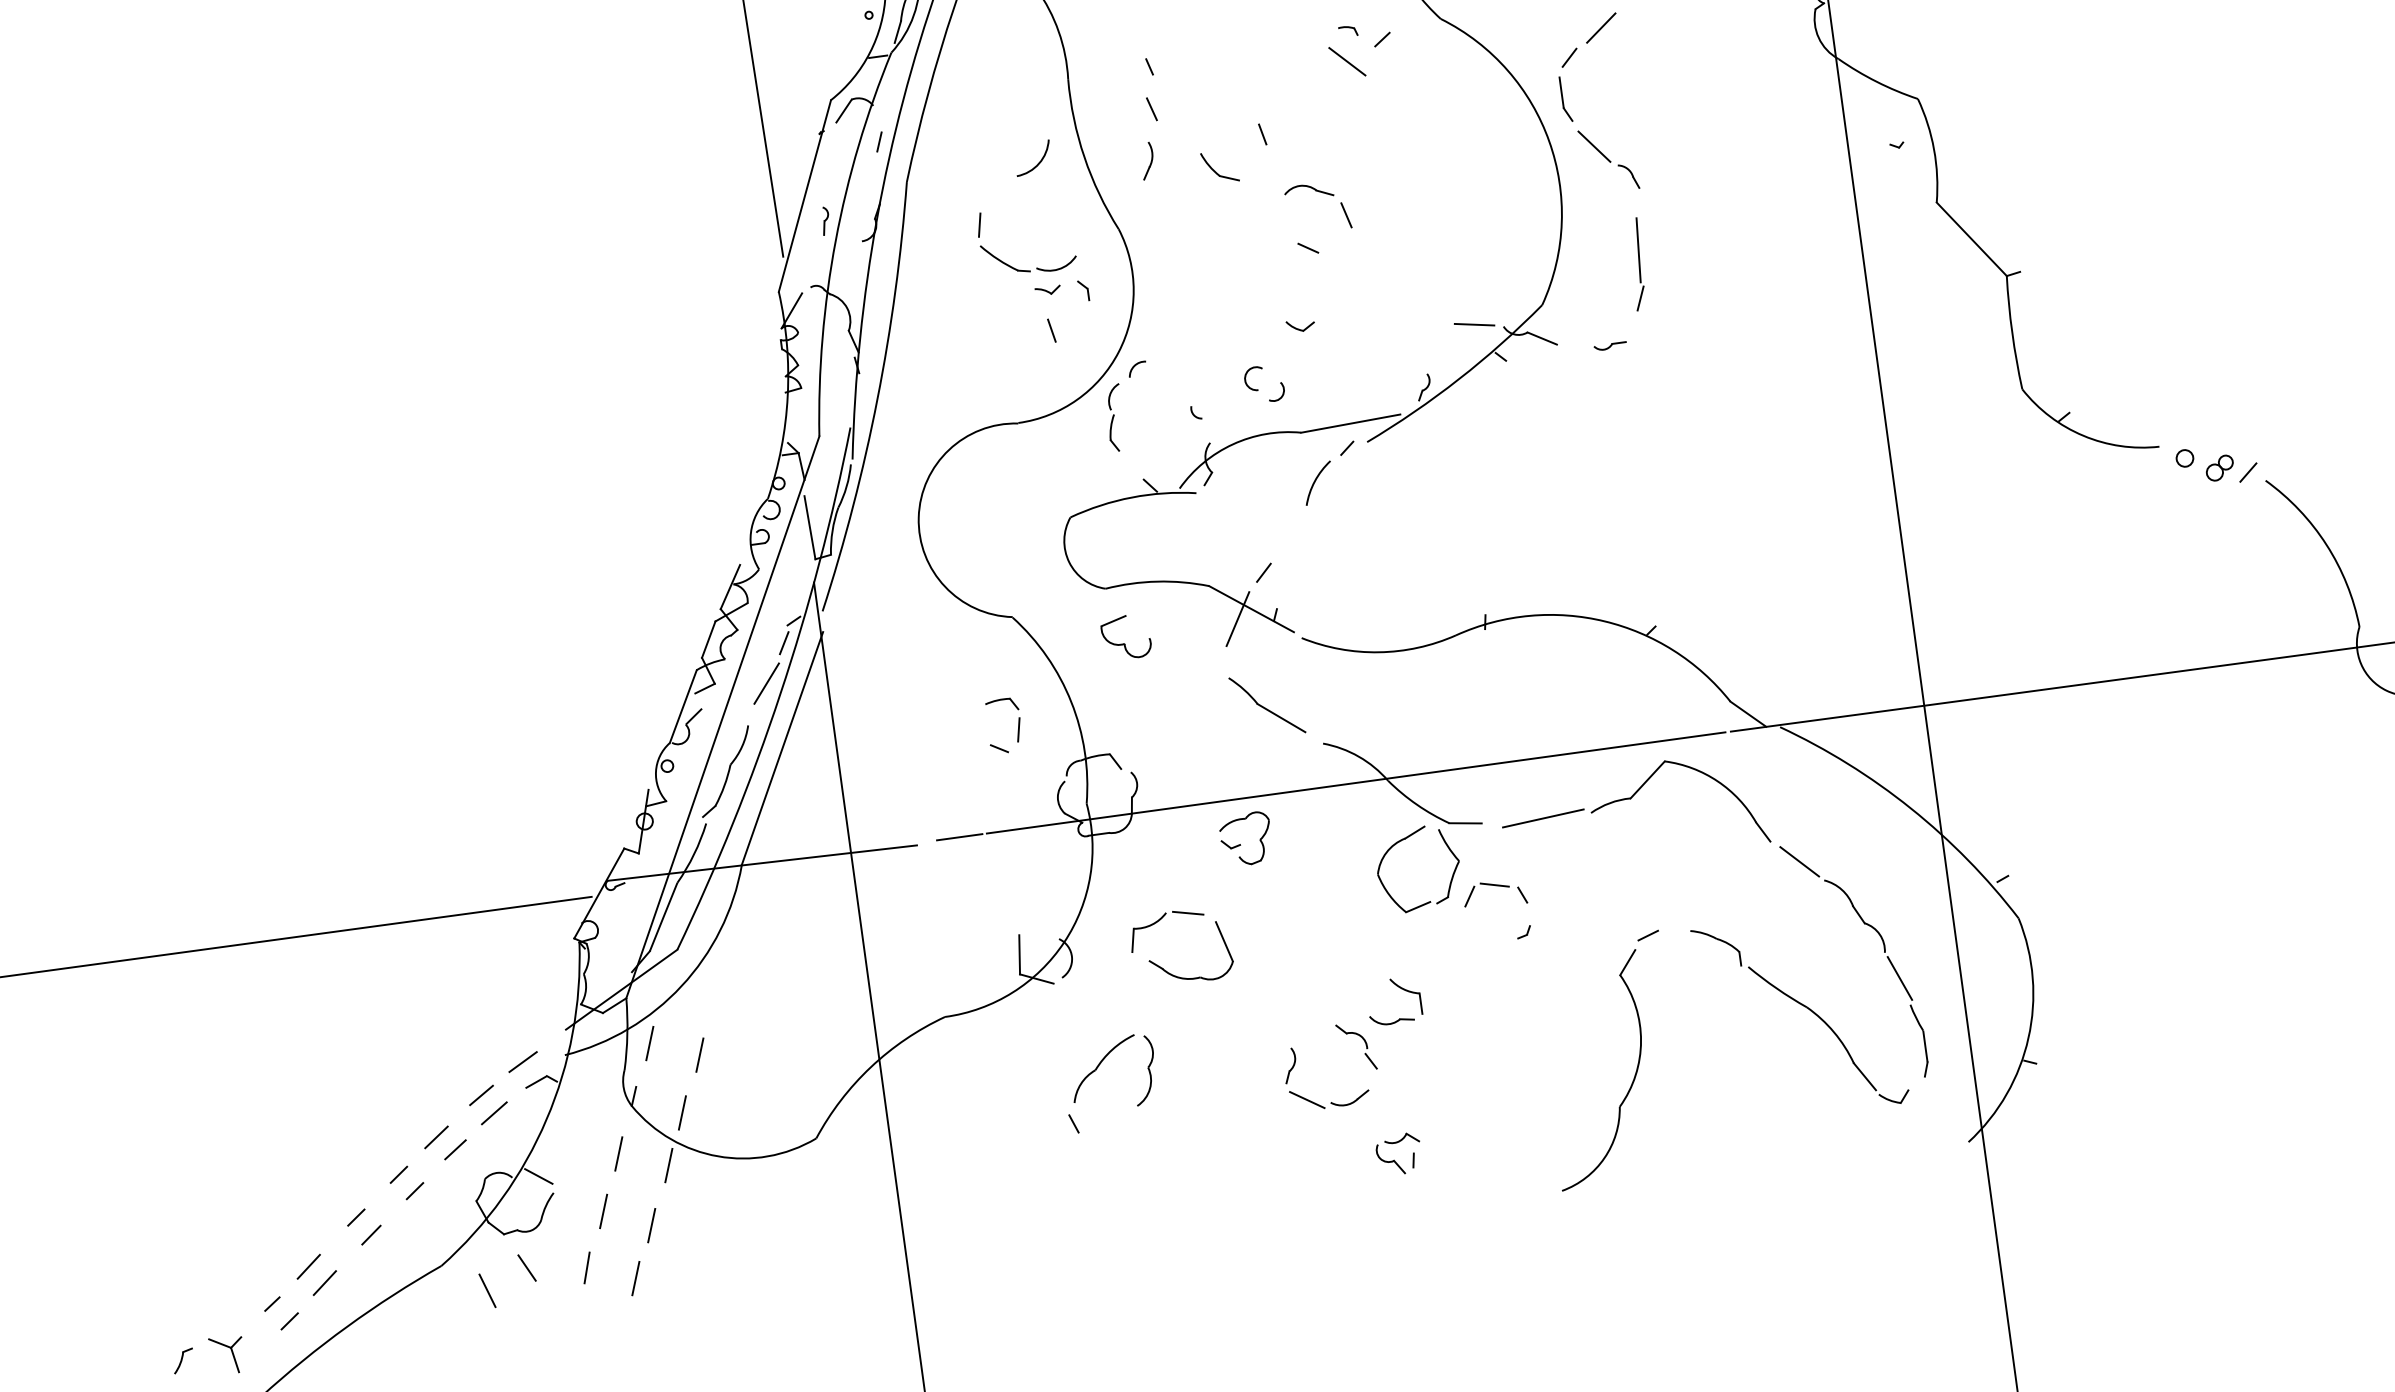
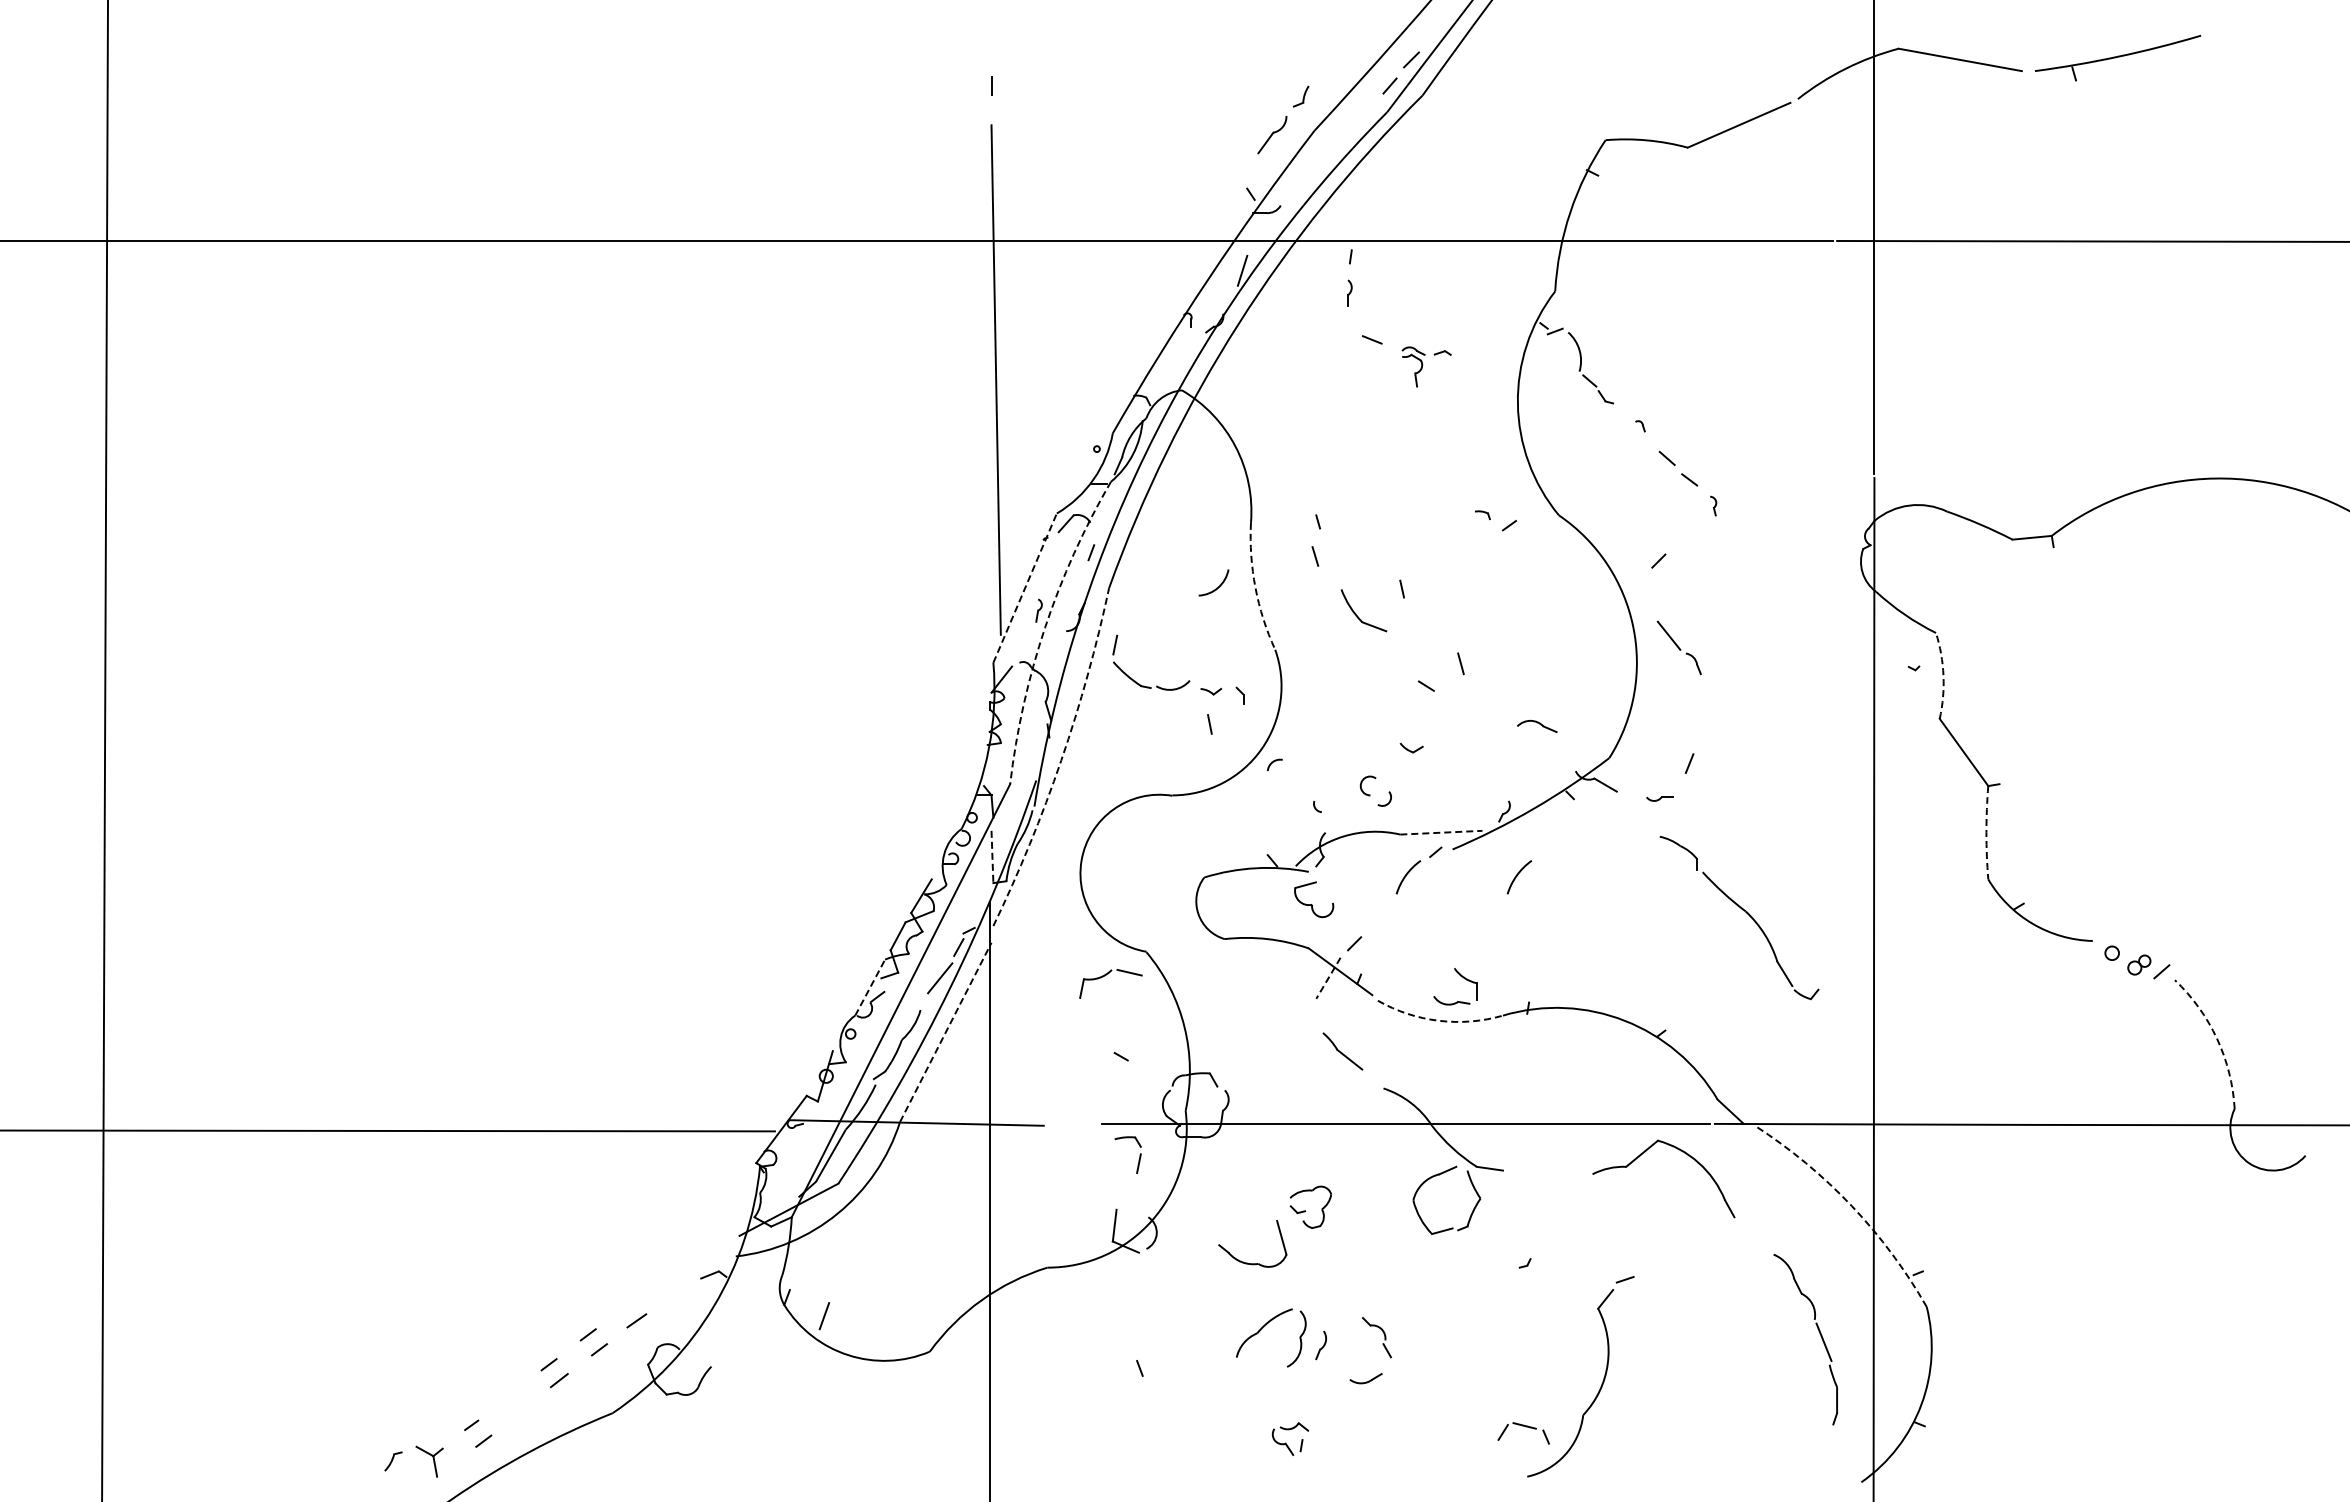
line: (1600, 28) -> (1687, 540), removed
line: (1347, 61) -> (1478, 539), removed
part: (1566, 99) -> (1651, 594), removed
arc: (1934, 149) -> (1943, 675), solid -> dashed
arc: (1084, 156) -> (1255, 587), solid -> dashed
part: (1146, 160) -> (1305, 597), removed
part: (1219, 166) -> (1363, 610), size x1.6
part: (1309, 191) -> (1537, 726), moved
line: (805, 195) -> (1025, 587), solid -> dashed
arc: (836, 240) -> (1045, 627), solid -> dashed
line: (1638, 250) -> (1693, 724), removed
part: (1036, 267) -> (1156, 685), moved
line: (1474, 324) -> (1552, 766), removed
arc: (2012, 332) -> (1986, 832), solid -> dashed
arc: (877, 399) -> (1061, 760), solid -> dashed
part: (1115, 417) -> (1251, 801), removed
line: (1350, 423) -> (1441, 832), solid -> dashed
arc: (1451, 462) -> (1518, 875), added
line: (810, 528) -> (992, 857), solid -> dashed
arc: (2326, 544) -> (2217, 1038), solid -> dashed
line: (1238, 619) -> (1328, 978), solid -> dashed
part: (1126, 637) -> (1314, 899), moved
arc: (1378, 652) -> (1438, 1020), solid -> dashed
part: (1267, 705) -> (1342, 1051), size x0.7
line: (683, 706) -> (870, 987), solid -> dashed
part: (1017, 718) -> (1139, 1154), moved
line: (782, 748) -> (945, 1032), solid -> dashed
arc: (1910, 807) -> (1851, 1205), solid -> dashed
line: (1542, 818) -> (1552, 1173), removed
line: (958, 836) -> (1078, 1123), removed
part: (1240, 844) -> (1305, 1210), moved
line: (1799, 861) -> (1755, 1236), removed
part: (1497, 886) -> (1526, 1427), moved
part: (1159, 921) -> (1105, 976), moved
part: (1399, 989) -> (1461, 977), moved
part: (1806, 1008) -> (1745, 912), moved
line: (649, 1043) -> (805, 1256), removed
line: (699, 1055) -> (844, 1271), removed
line: (523, 1060) -> (701, 1256), removed
part: (1100, 1066) -> (1261, 1330), moved
line: (480, 1095) -> (663, 1279), removed
line: (1307, 1099) -> (1331, 1374), removed
line: (494, 1113) -> (672, 1295), removed
line: (436, 1137) -> (622, 1308), removed
line: (618, 1154) -> (768, 1342), removed
part: (1393, 1159) -> (1285, 1442), moved
line: (668, 1165) -> (807, 1357), removed
line: (537, 1176) -> (700, 1351), removed
line: (603, 1211) -> (749, 1387), removed
line: (650, 1225) -> (786, 1403), removed
line: (307, 1266) -> (504, 1398), removed
line: (586, 1267) -> (729, 1430), removed
line: (526, 1268) -> (681, 1424), removed
line: (635, 1277) -> (768, 1444), removed
line: (324, 1282) -> (516, 1413), removed
line: (486, 1290) -> (646, 1438), removed

